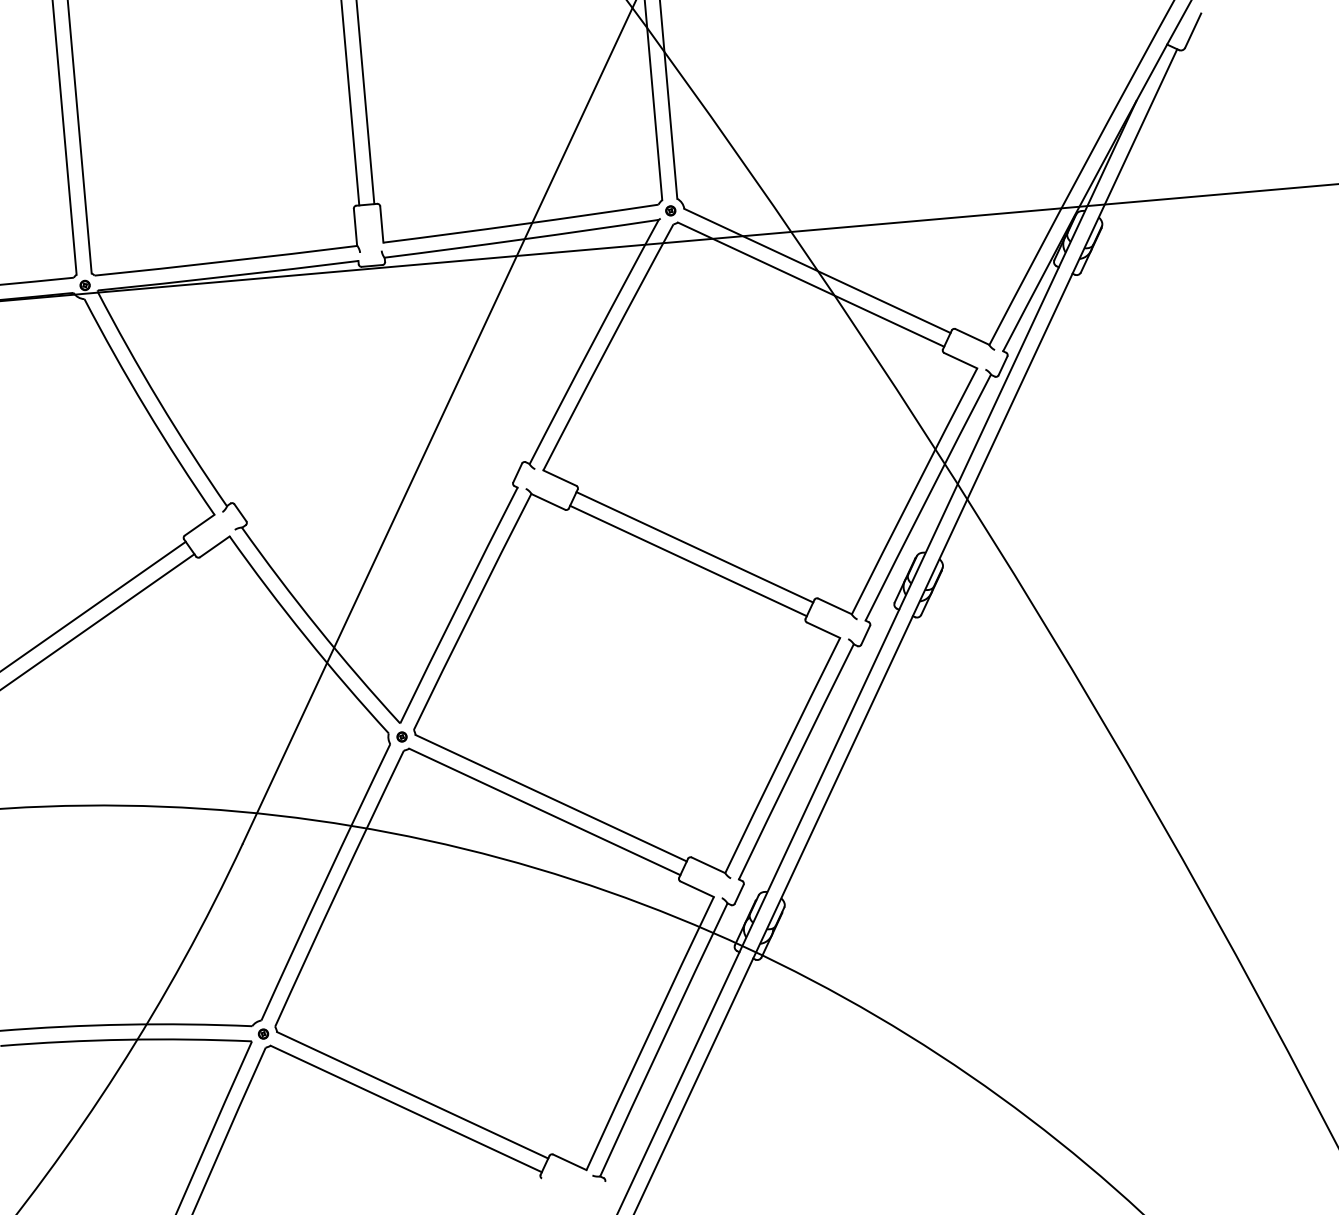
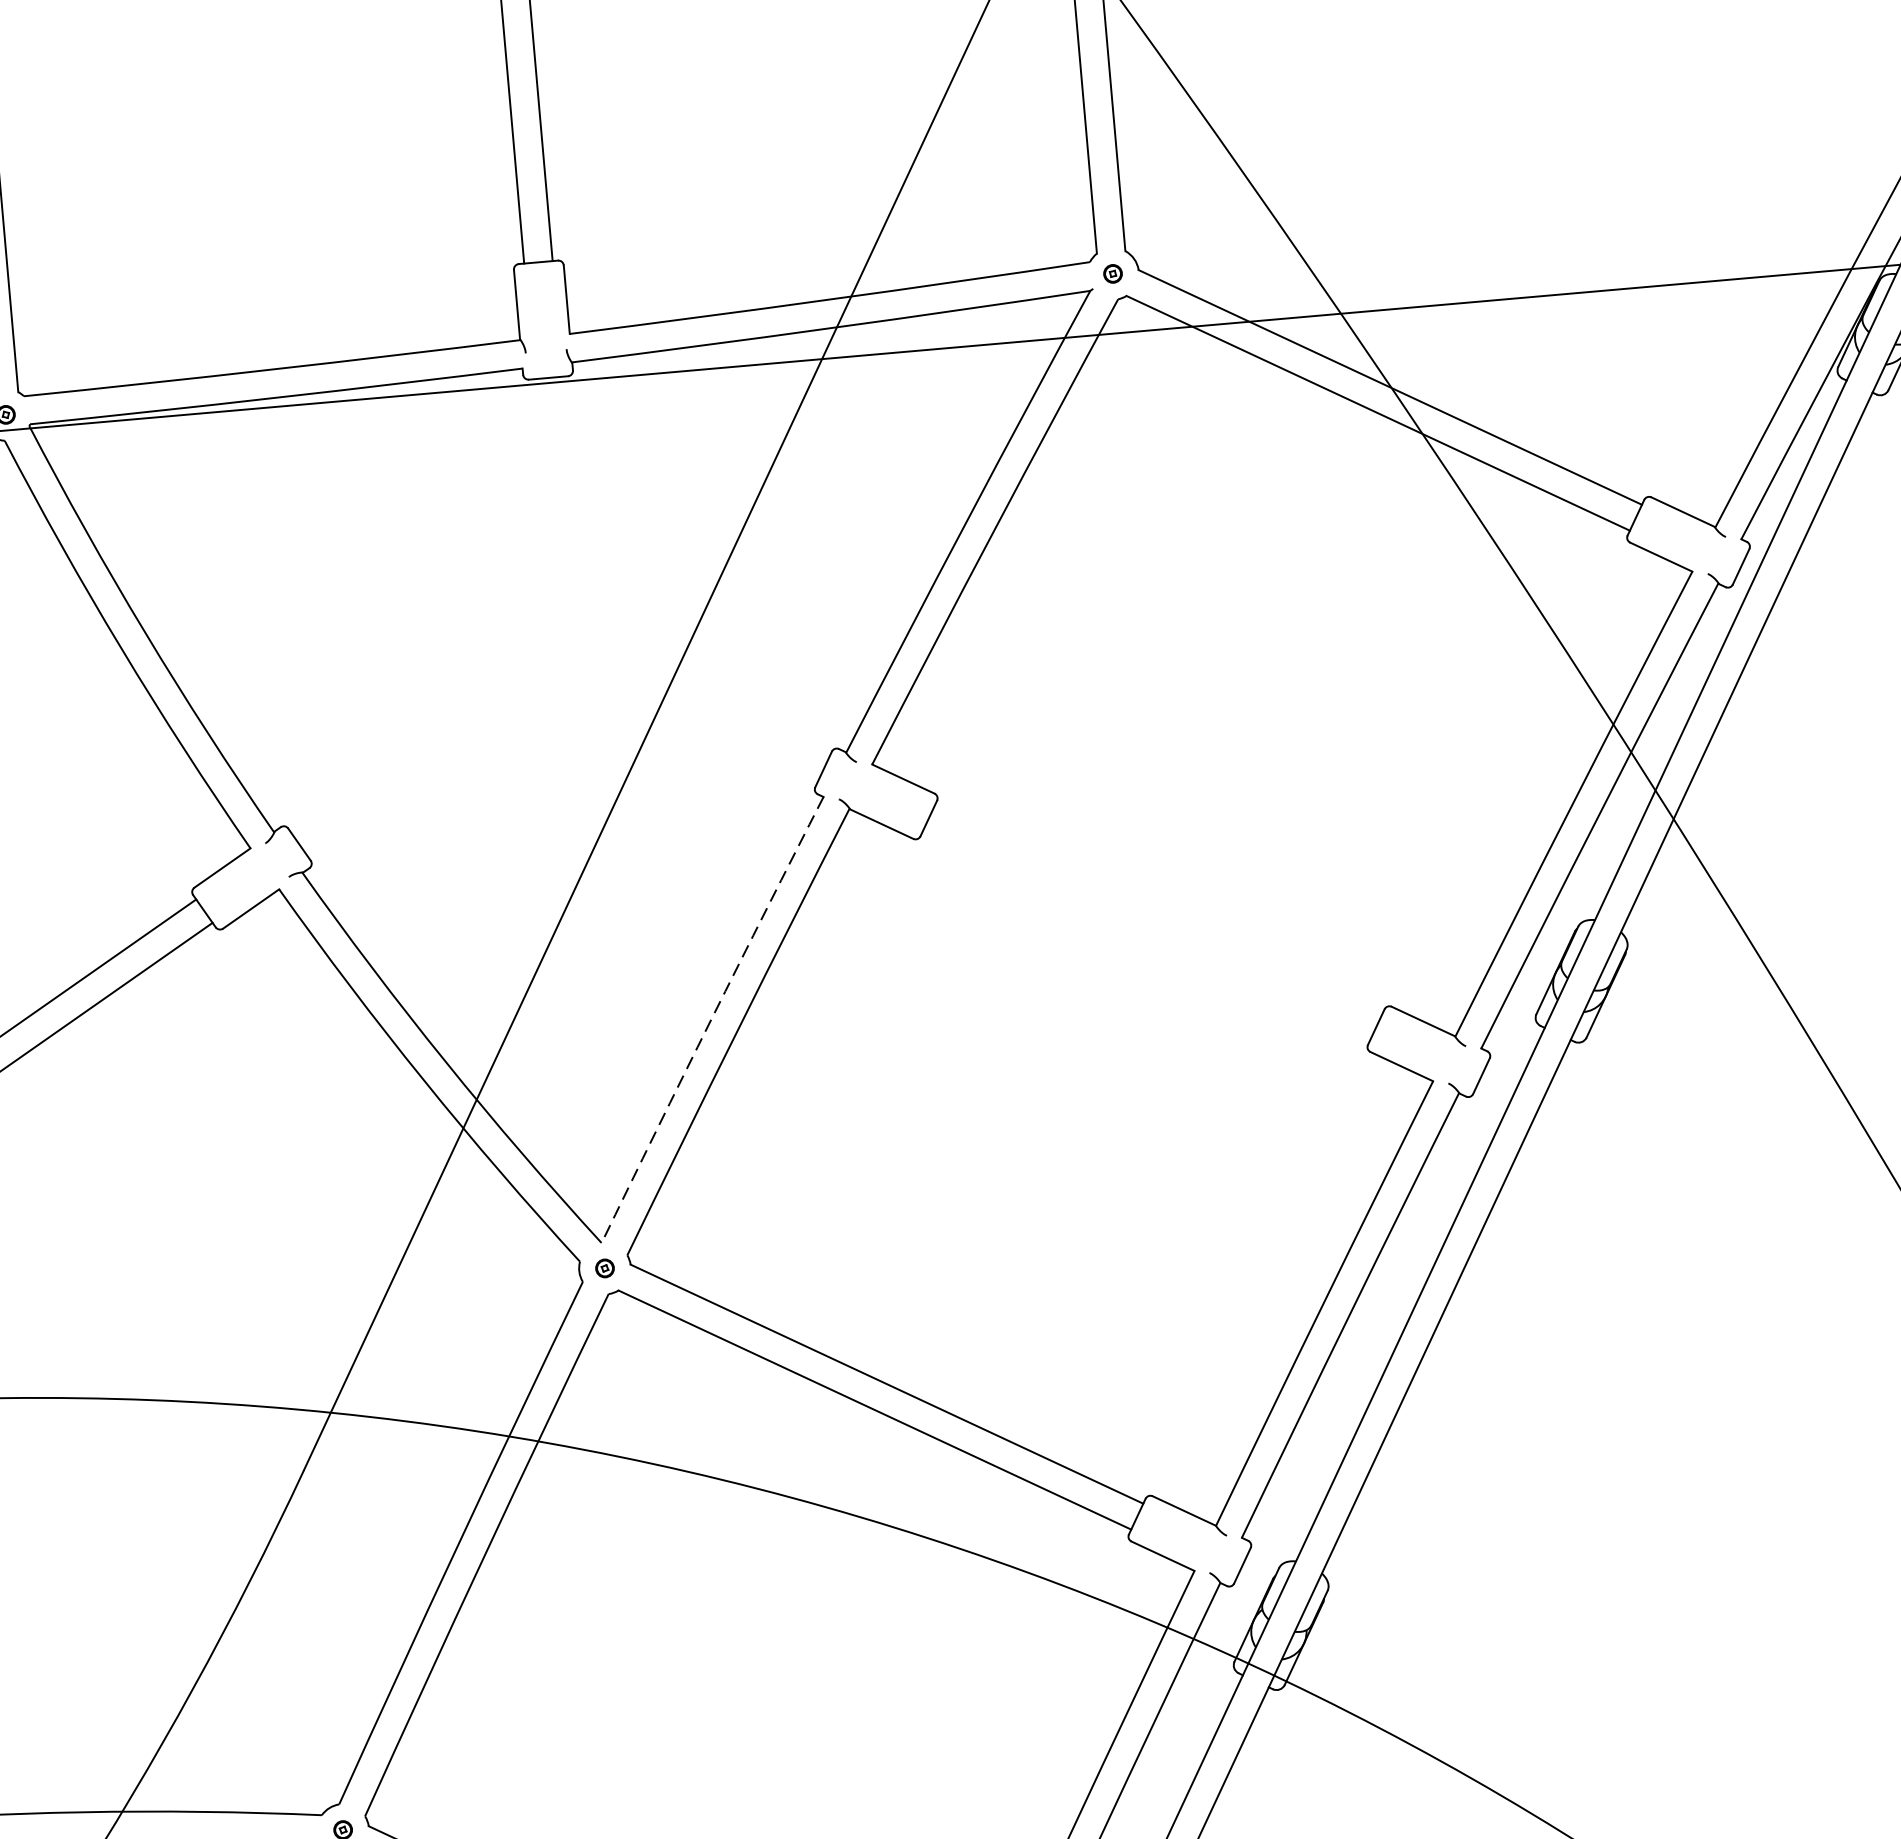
line: (694, 547) -> (1157, 910), removed
line: (688, 560) -> (1146, 934), removed
arc: (458, 605) -> (711, 1019), solid -> dashed

